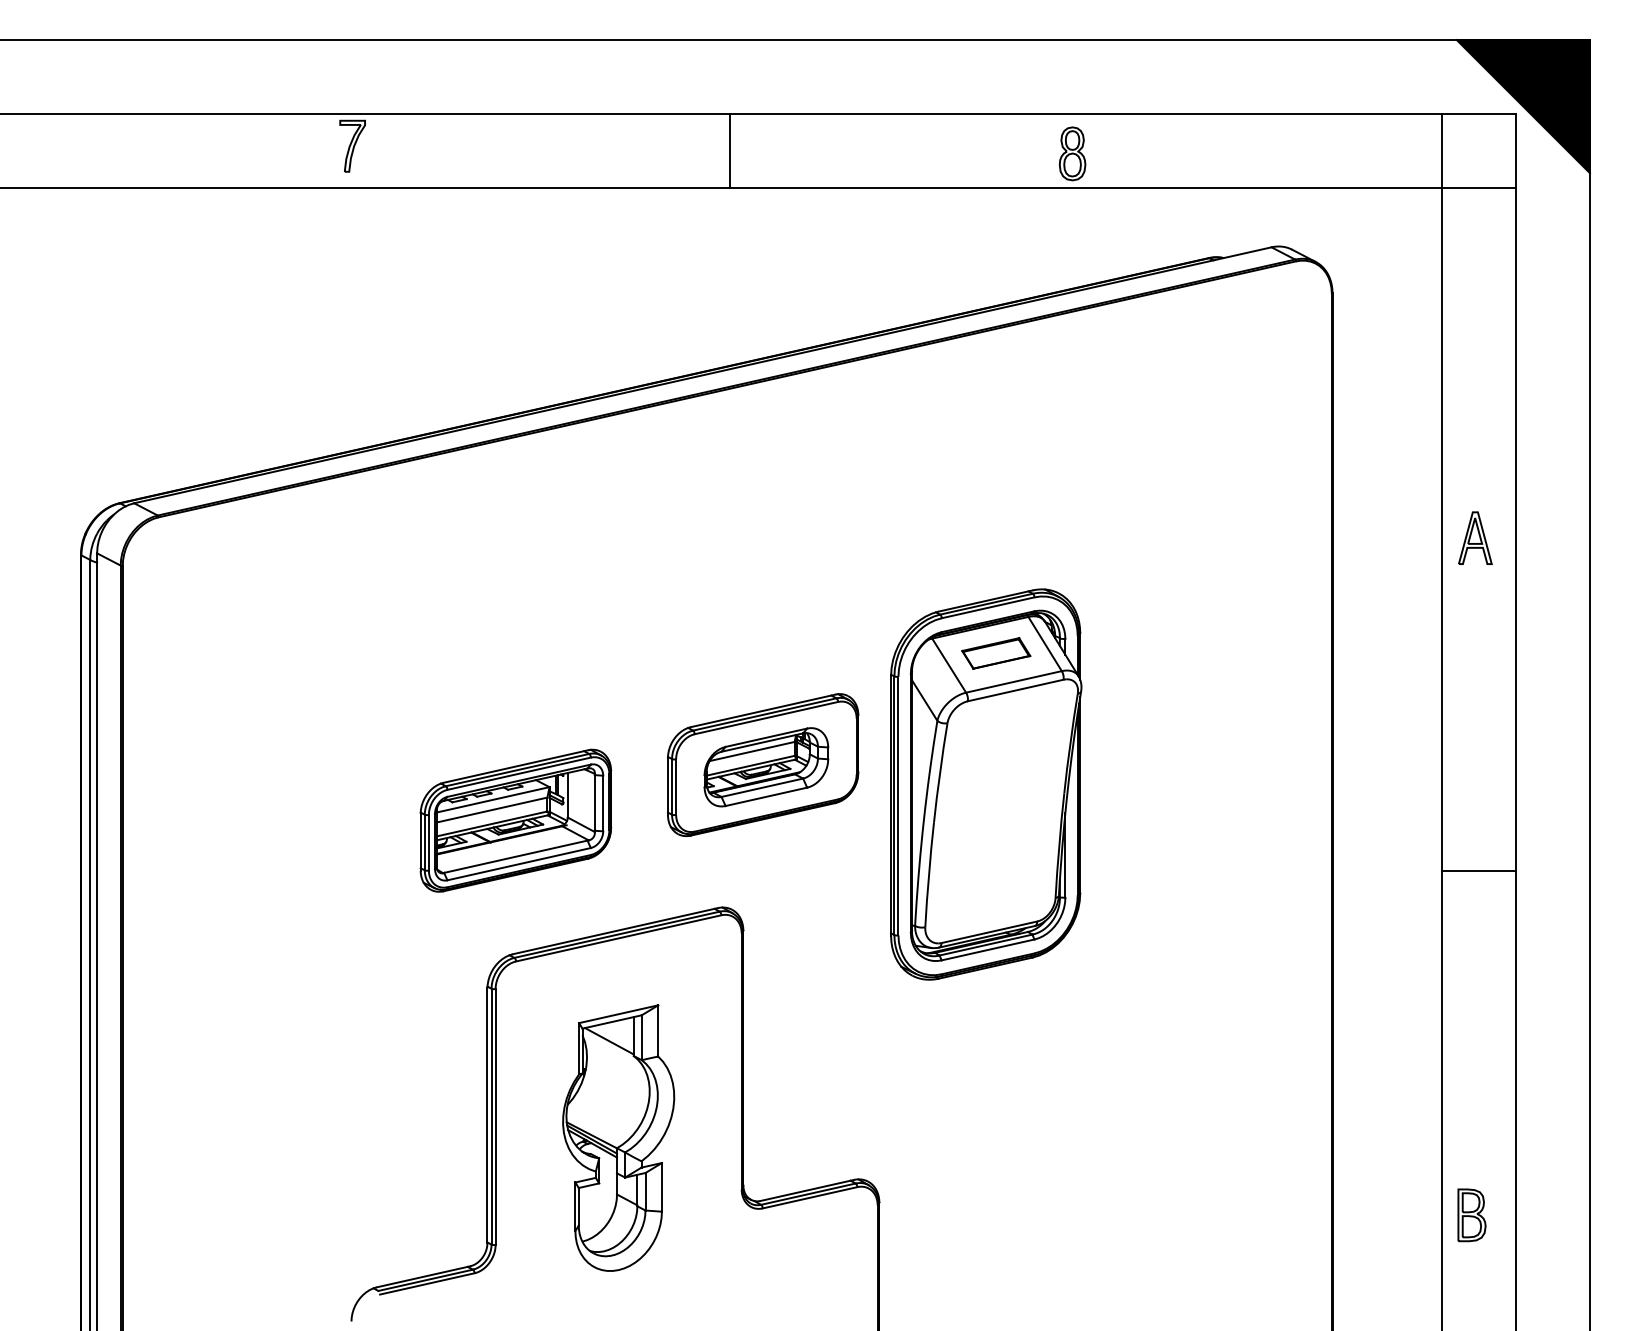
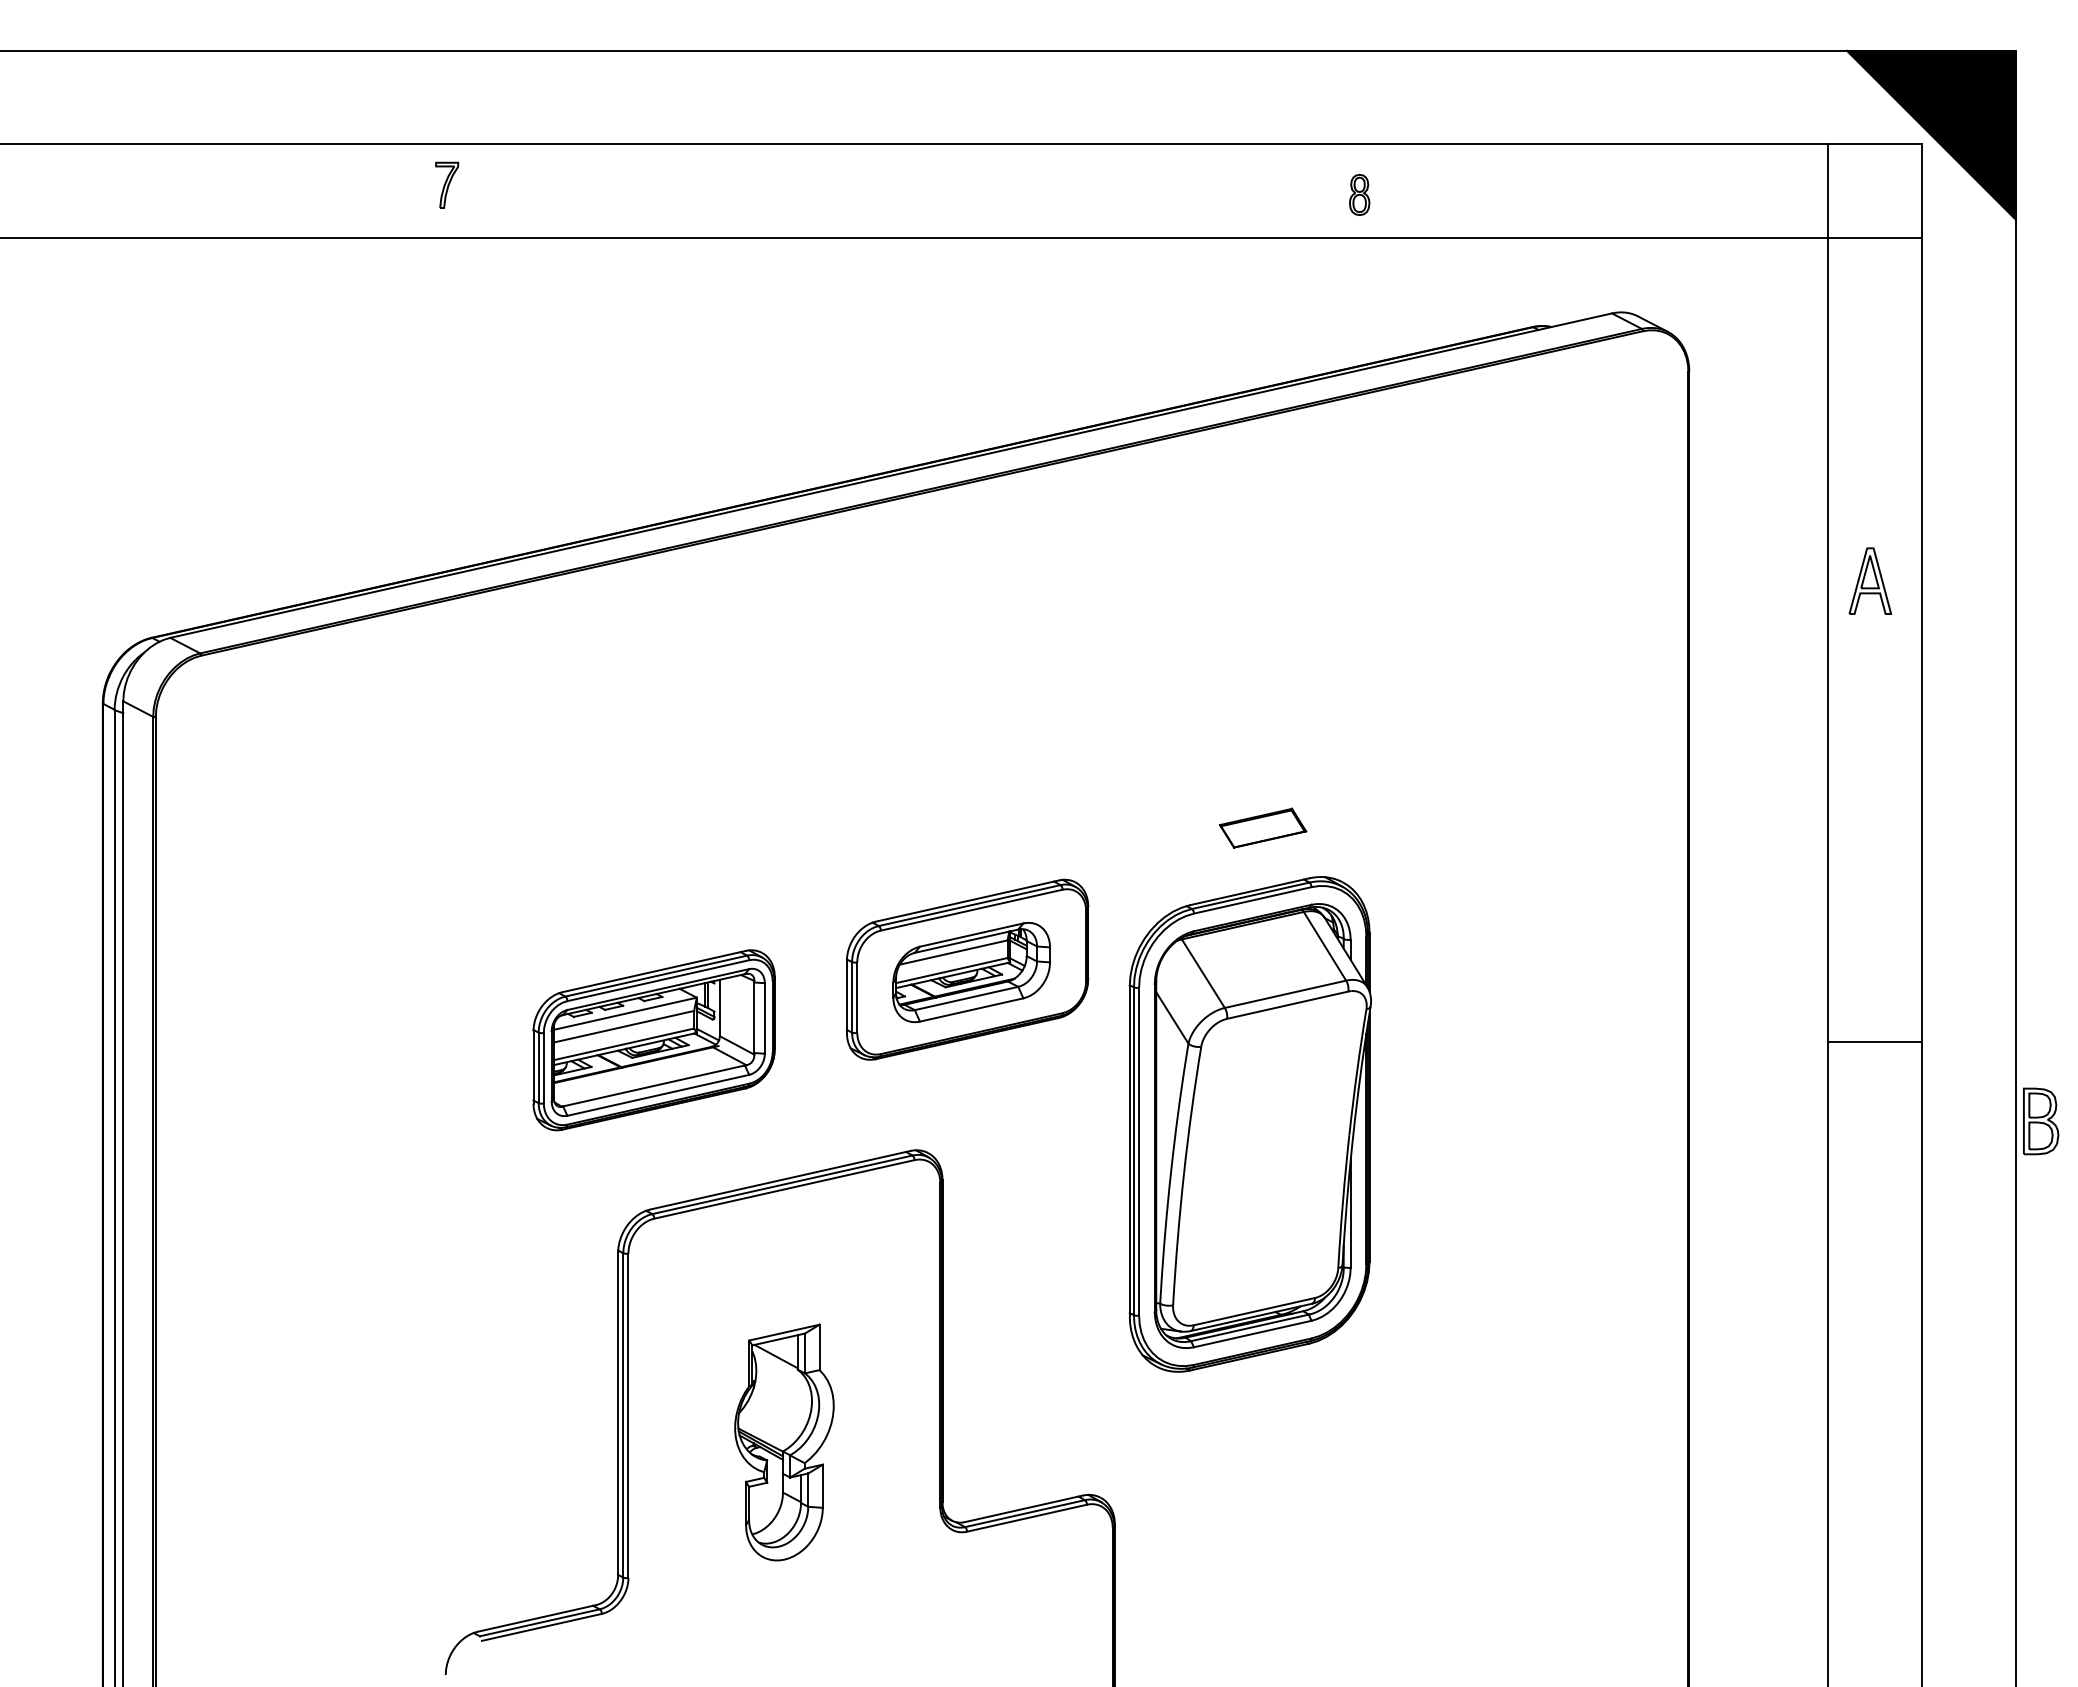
part: (352, 146) -> (446, 185), size x0.7
line: (729, 151) -> (925, 191), removed
part: (1072, 153) -> (1359, 194), size x0.6
part: (1475, 537) -> (1870, 580), moved
part: (985, 784) -> (1249, 1124), moved
line: (1478, 871) -> (1874, 1042), moved
part: (618, 1138) -> (784, 1442), size x0.7
part: (1472, 1215) -> (2041, 1121), moved

